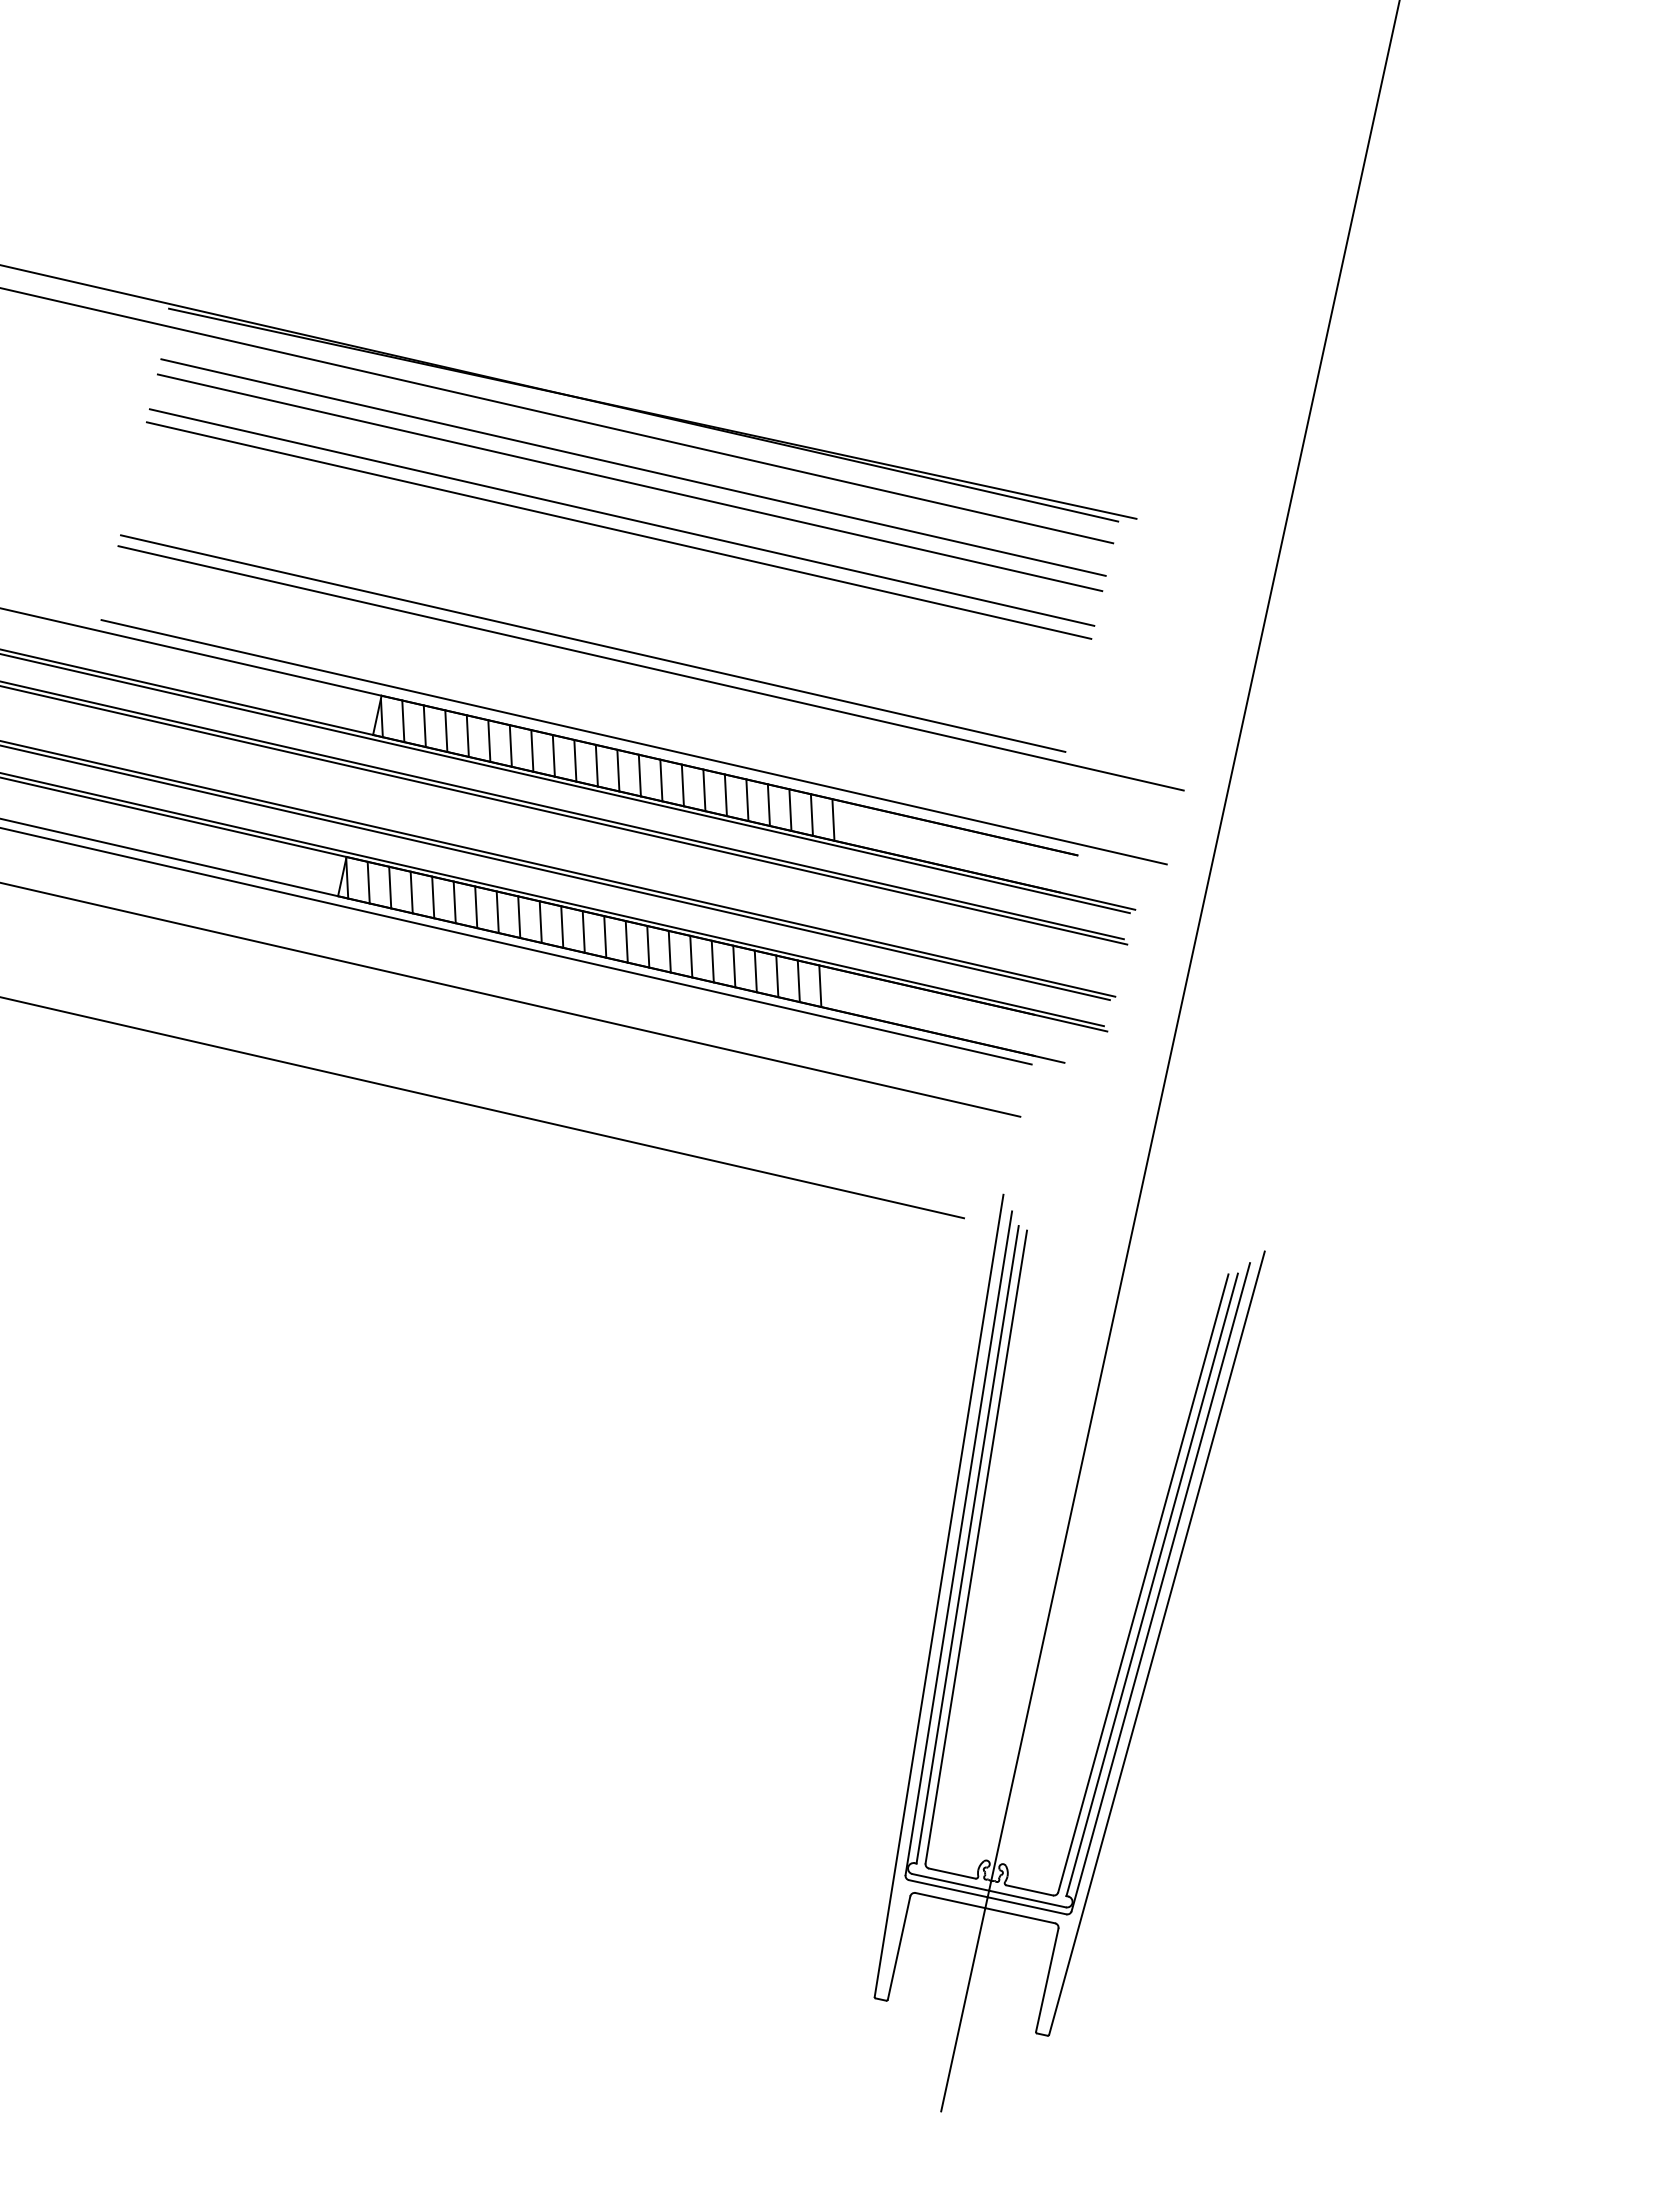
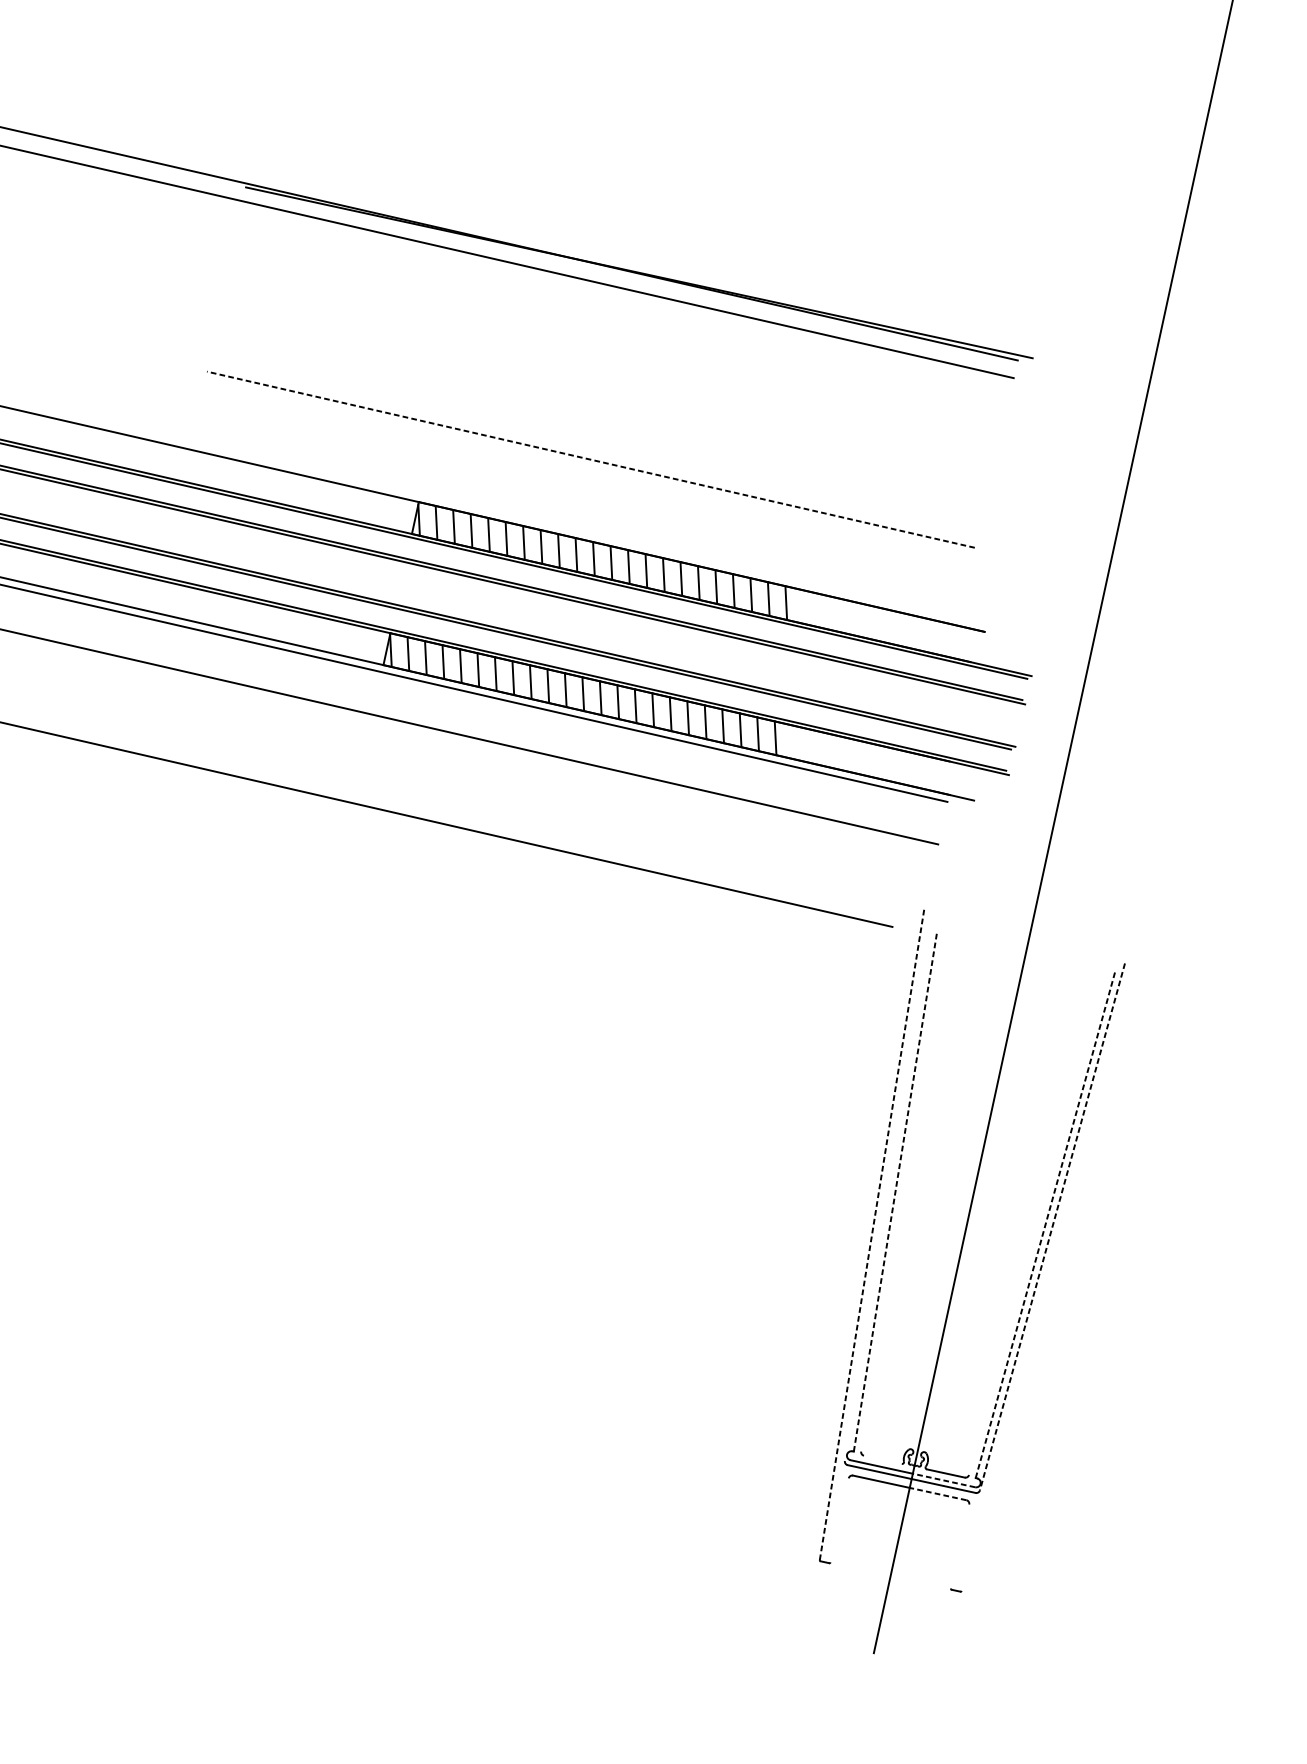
line: (633, 467) -> (623, 316), removed
line: (629, 482) -> (620, 328), removed
line: (621, 517) -> (613, 357), removed
line: (618, 530) -> (611, 367), removed
line: (592, 643) -> (590, 459), solid -> dashed
line: (650, 668) -> (637, 479), removed
line: (633, 742) -> (623, 540), removed
line: (958, 1543) -> (887, 1191), removed
line: (967, 1544) -> (895, 1192), solid -> dashed
line: (976, 1546) -> (902, 1193), removed
line: (1143, 1583) -> (1038, 1223), removed
line: (1152, 1584) -> (1045, 1224), solid -> dashed
line: (1160, 1587) -> (1052, 1227), solid -> dashed
line: (939, 1595) -> (872, 1233), solid -> dashed
line: (1156, 1642) -> (1048, 1271), removed
line: (952, 1873) -> (883, 1459), removed
line: (1027, 1898) -> (944, 1480), solid -> dashed
line: (1020, 1915) -> (938, 1493), solid -> dashed
line: (898, 1947) -> (839, 1519), removed
line: (1047, 1979) -> (960, 1545), removed

